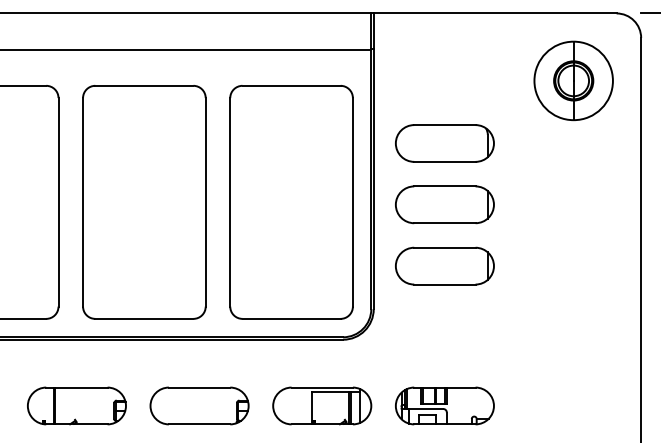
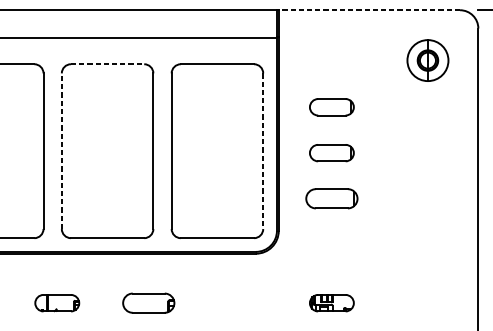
line: (494, 13) -> (368, 10), solid -> dashed
part: (573, 80) -> (427, 60), size x0.7
line: (144, 85) -> (107, 64), solid -> dashed
part: (444, 143) -> (331, 107), size x0.6
line: (83, 201) -> (62, 150), solid -> dashed
line: (352, 202) -> (262, 151), solid -> dashed
part: (444, 204) -> (331, 152), size x0.6
part: (444, 265) -> (331, 198), size x0.7
part: (76, 405) -> (56, 302), size x0.6
part: (199, 405) -> (148, 302), size x0.7
part: (322, 405) -> (240, 302), removed
part: (444, 405) -> (331, 302), size x0.6

